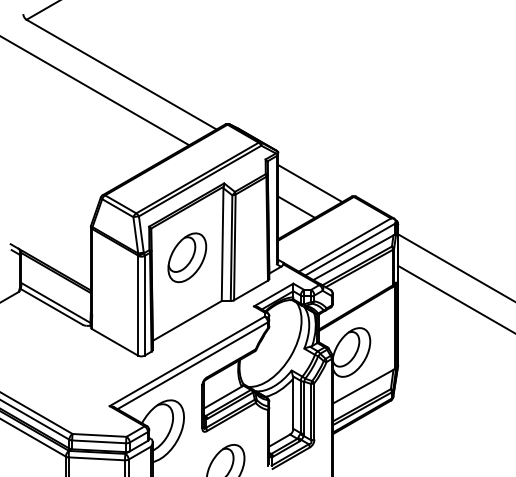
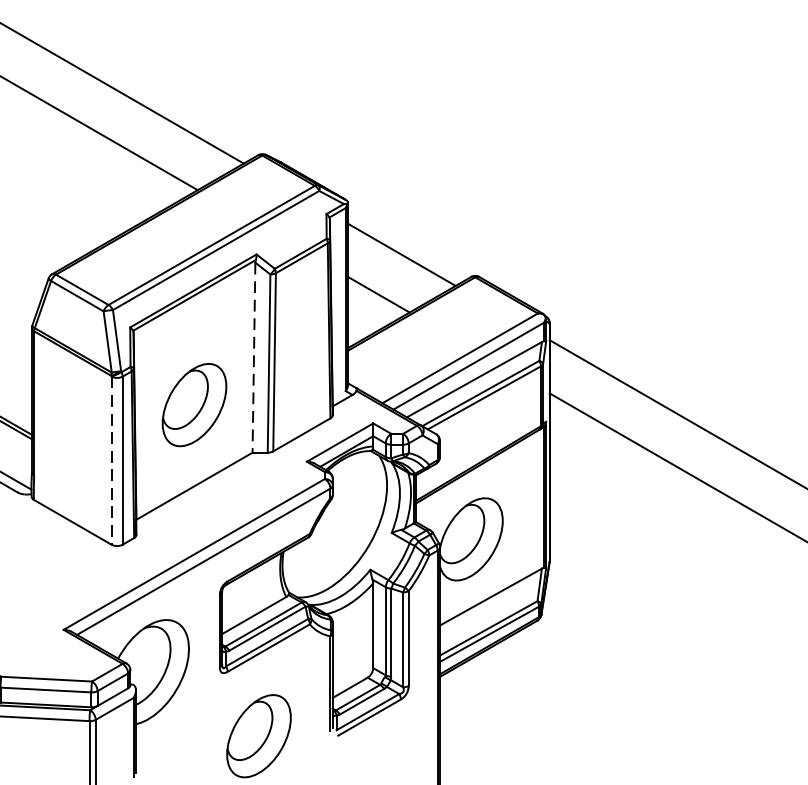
line: (222, 245) -> (253, 359), solid -> dashed
part: (187, 257) -> (194, 404), moved
line: (138, 305) -> (112, 460), solid -> dashed

